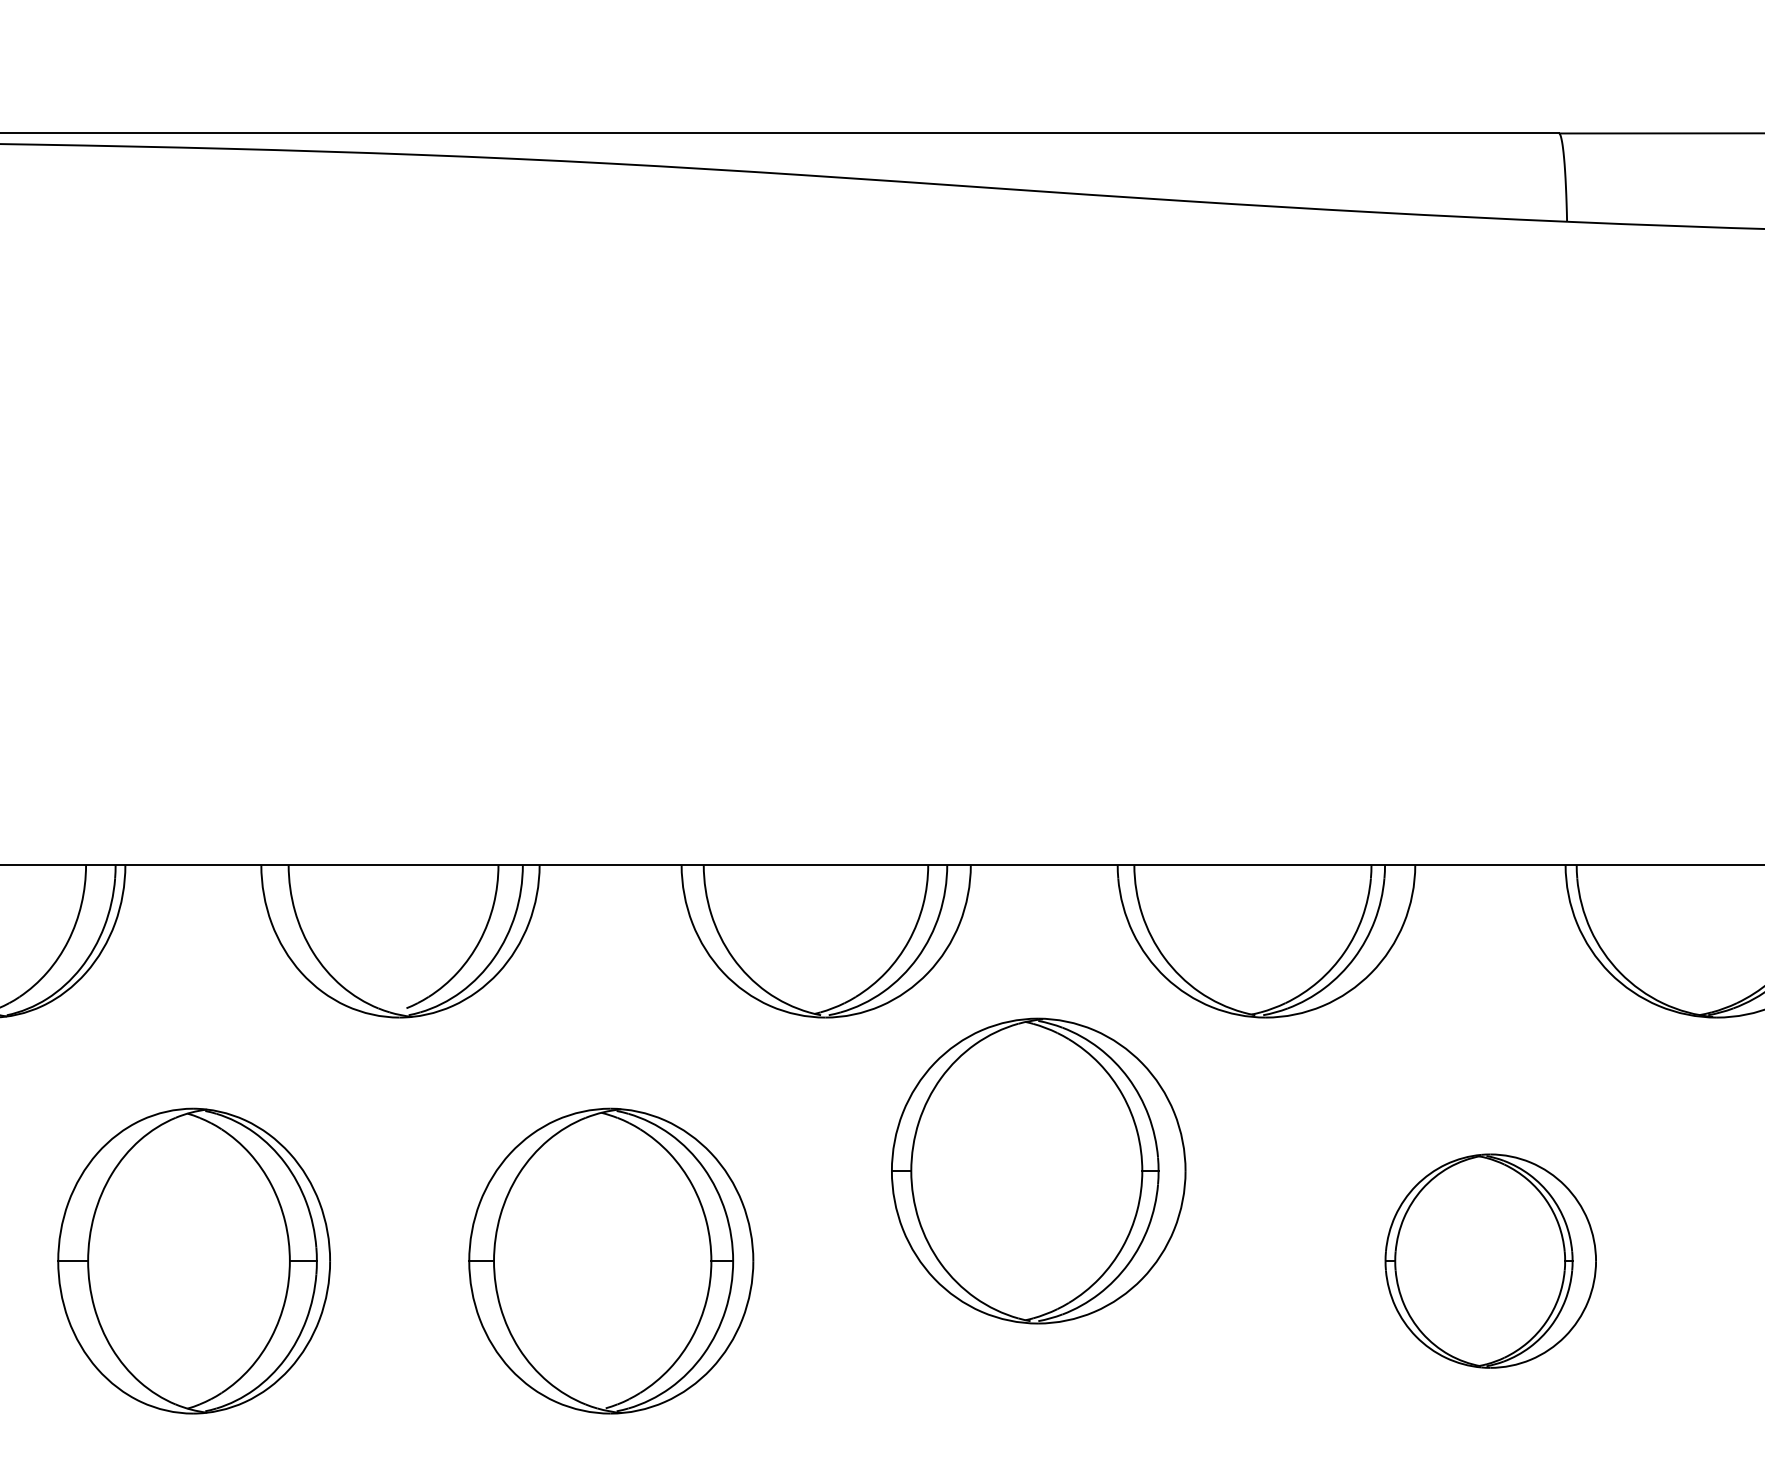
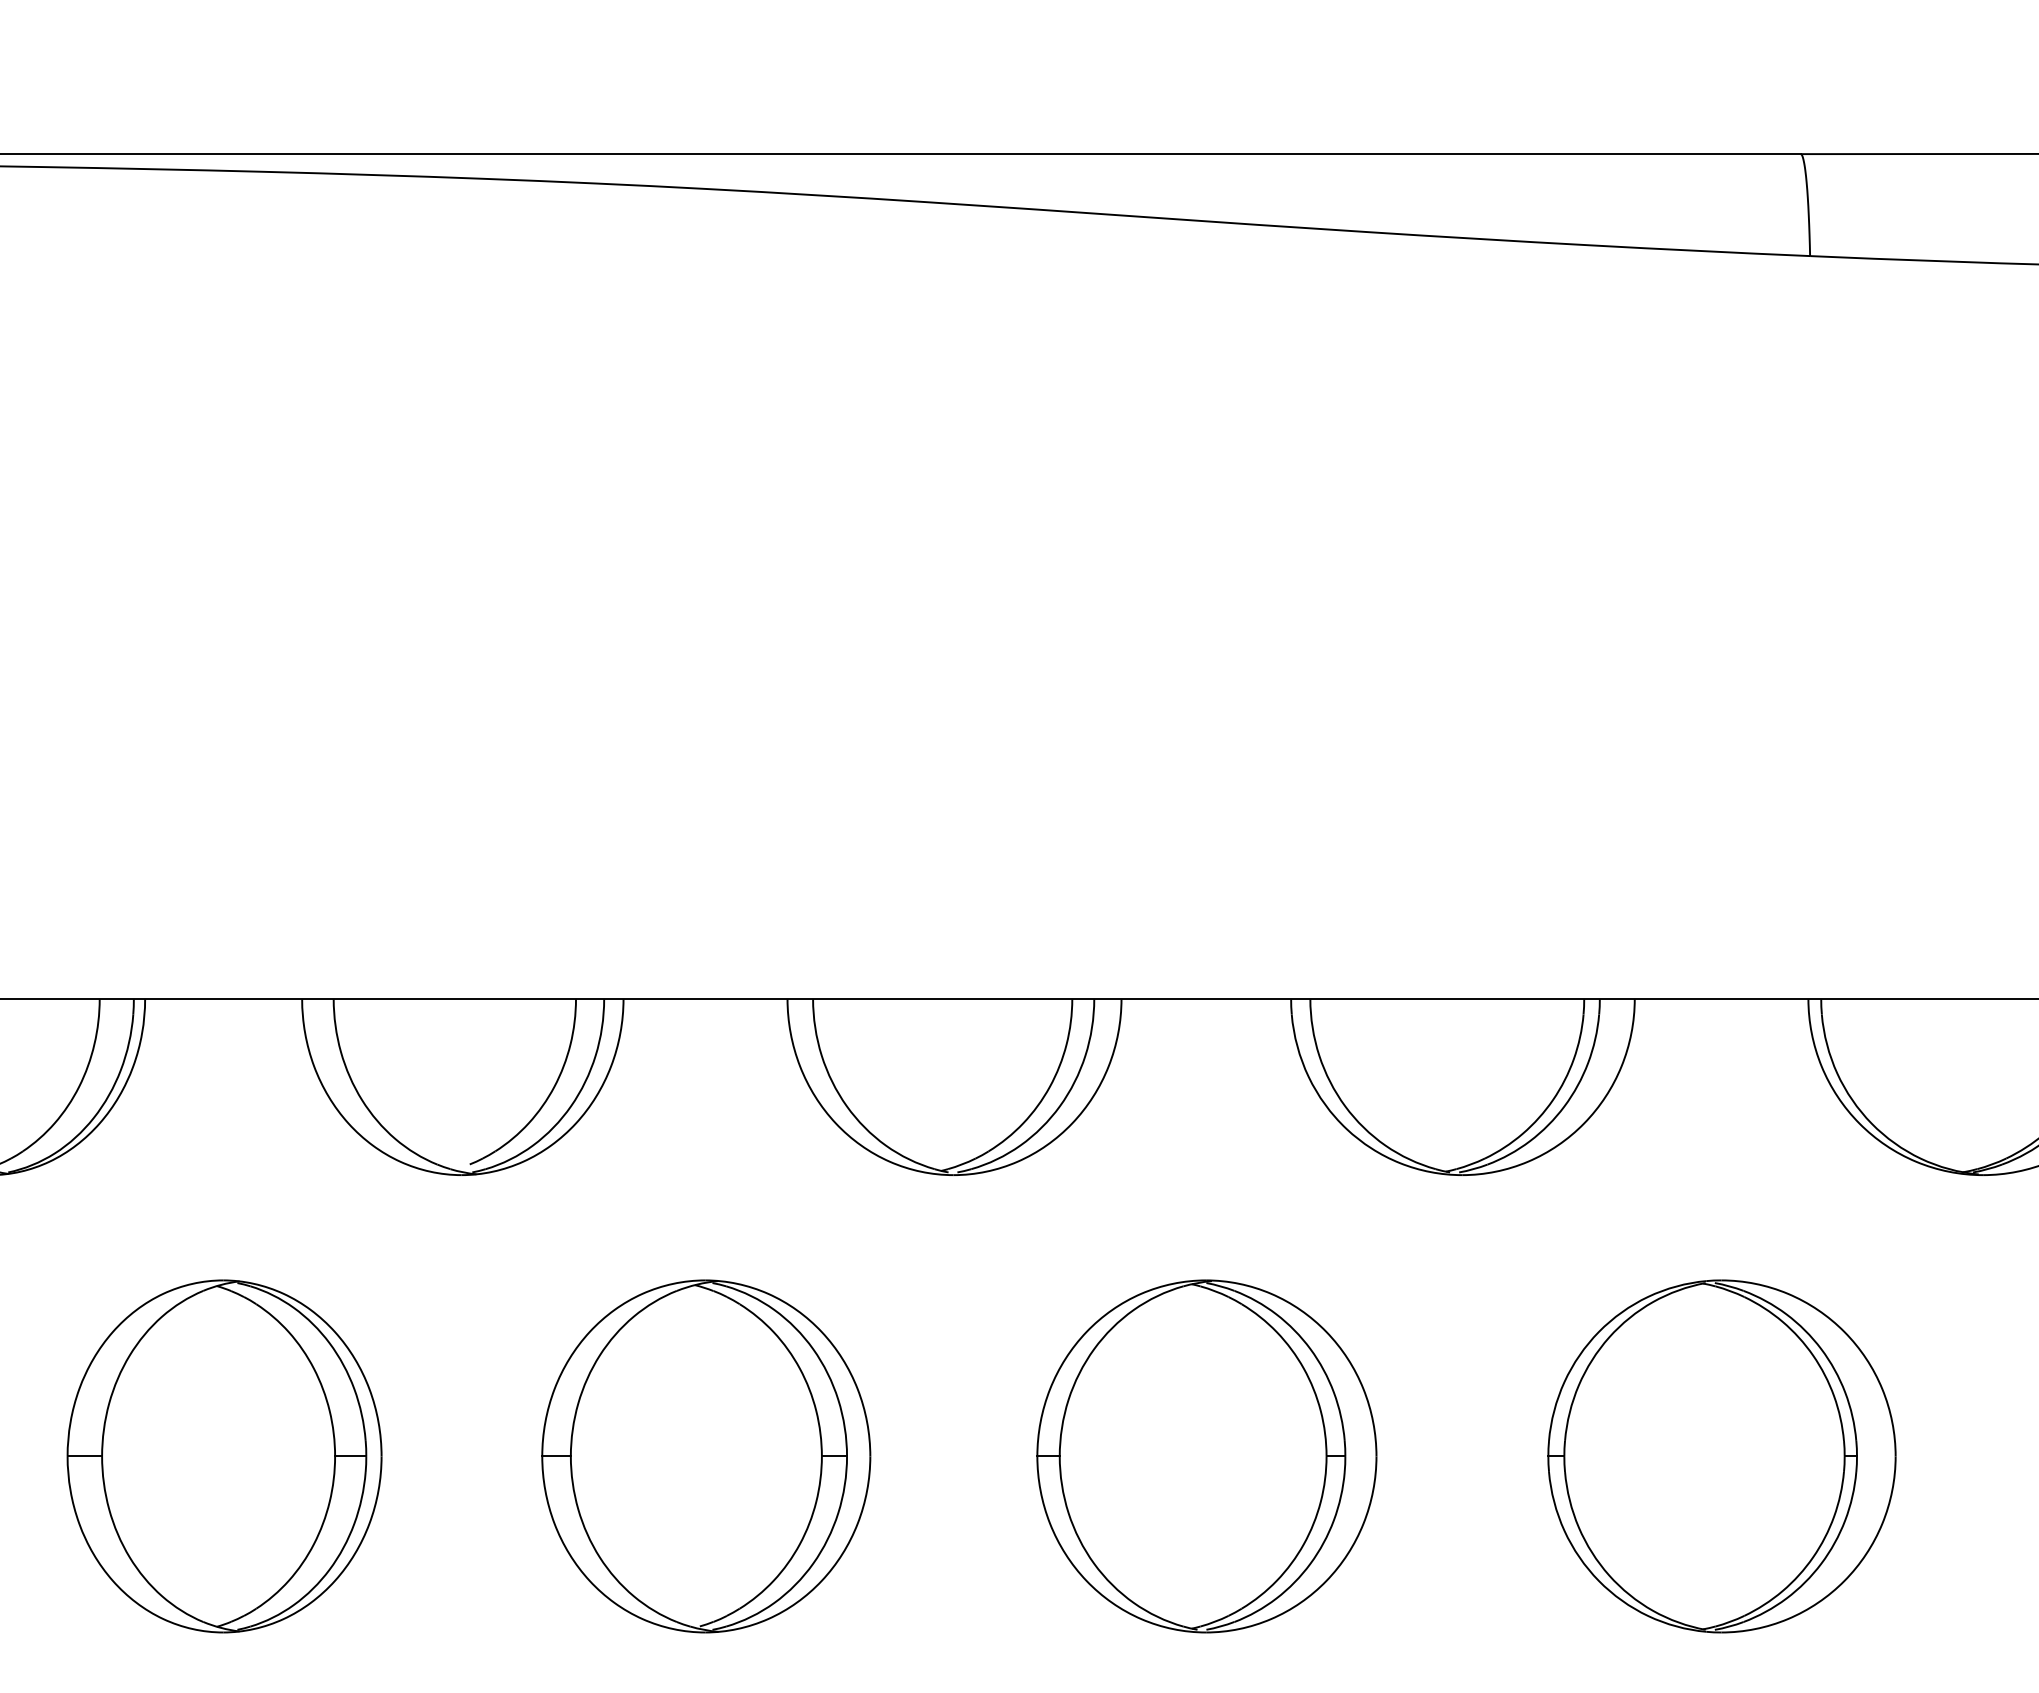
part: (1038, 1171) -> (1206, 1456), moved
part: (1490, 1261) -> (1721, 1456), size x1.43

